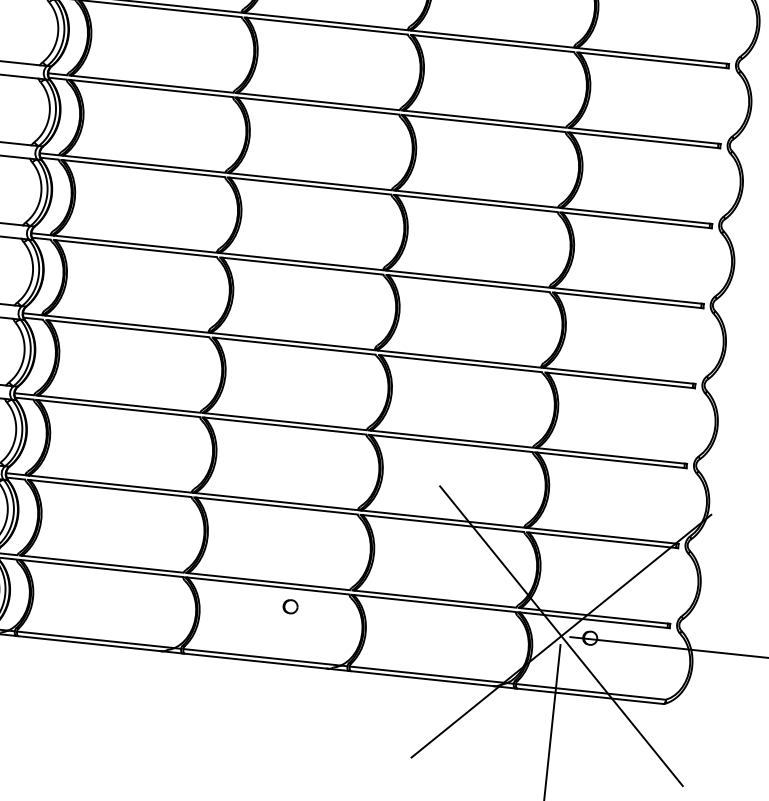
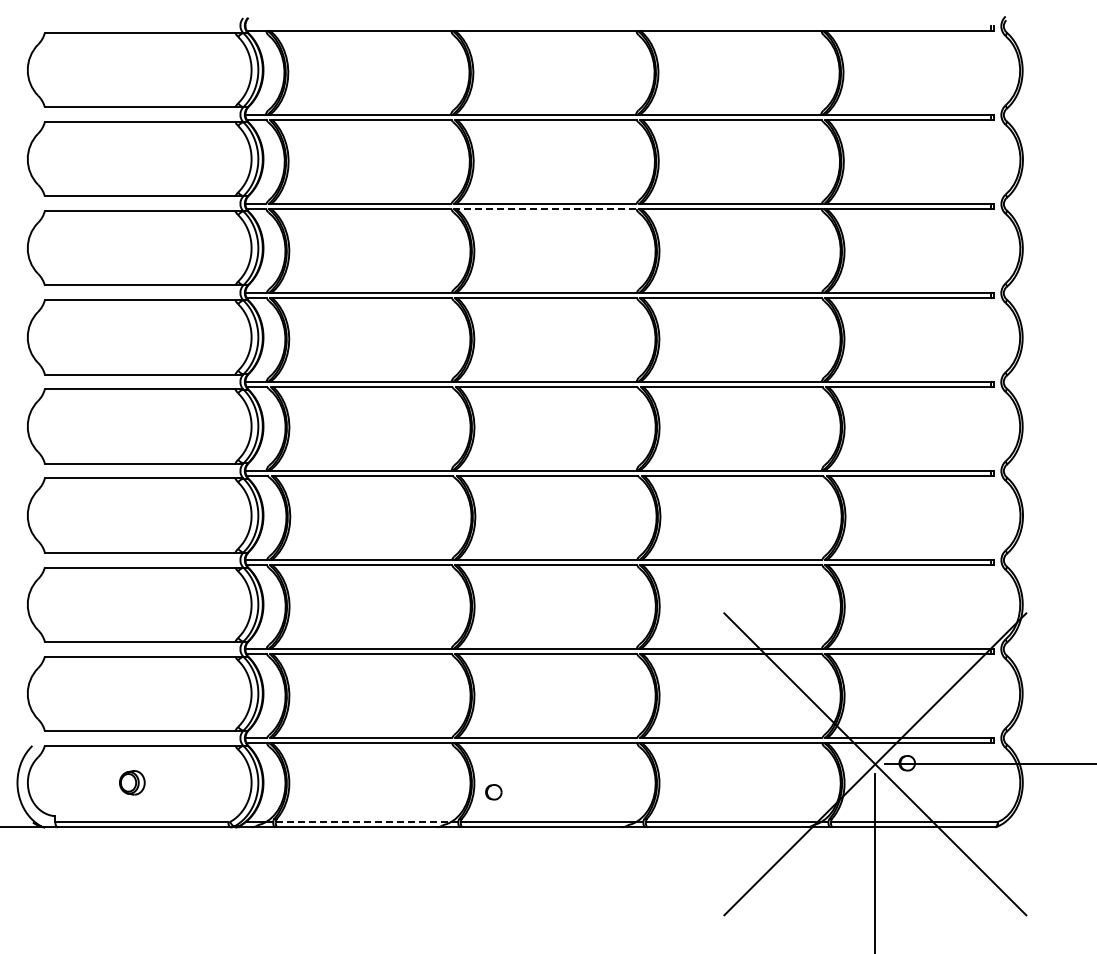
line: (317, 106) -> (545, 209), solid -> dashed
part: (290, 606) -> (493, 792), moved
line: (95, 640) -> (363, 822), solid -> dashed

